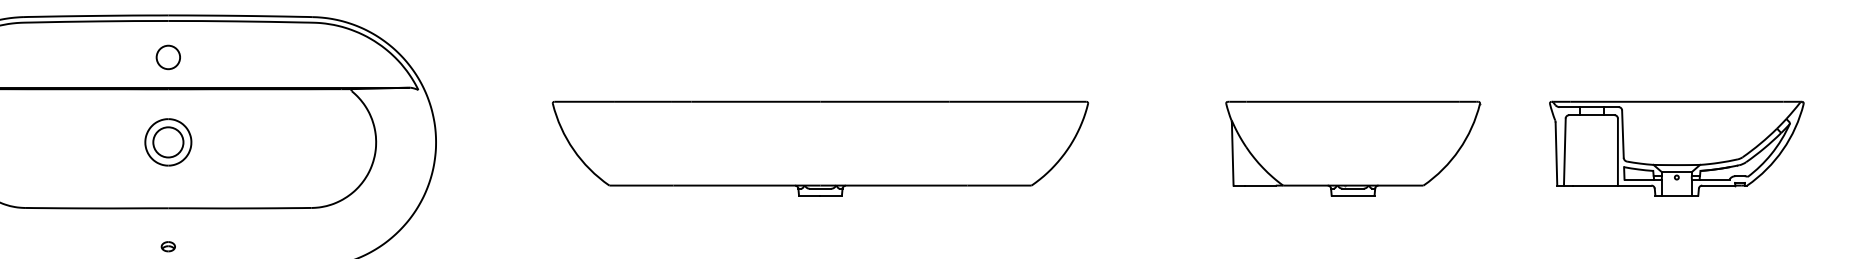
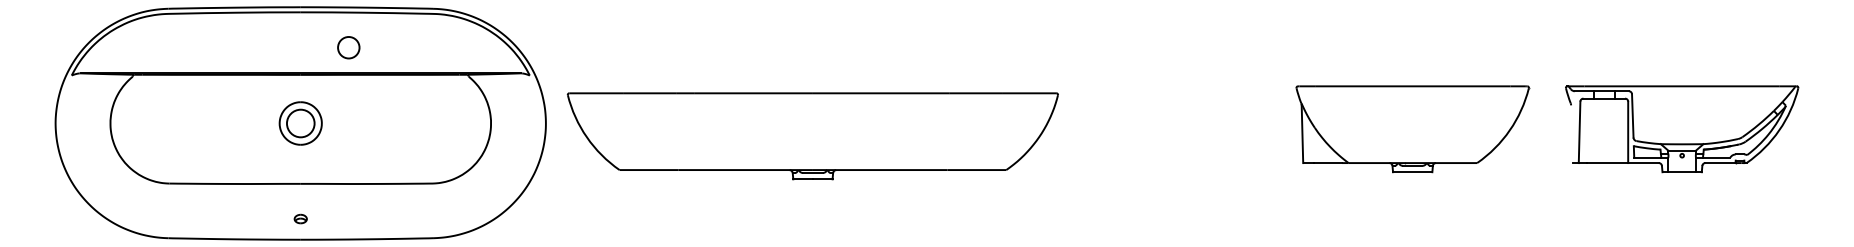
circle: (168, 57) -> (348, 47), moved
part: (820, 148) -> (812, 136), moved
part: (1352, 148) -> (1412, 129), moved
line: (1556, 154) -> (1571, 134), removed

